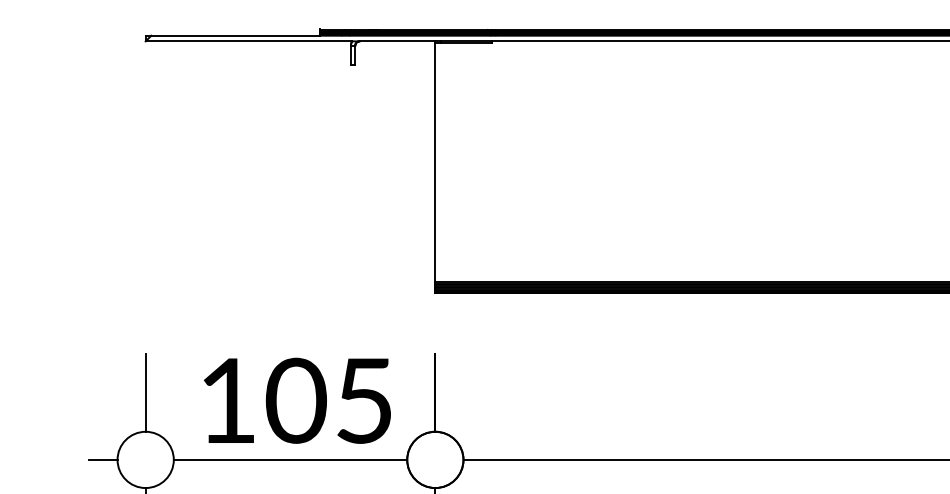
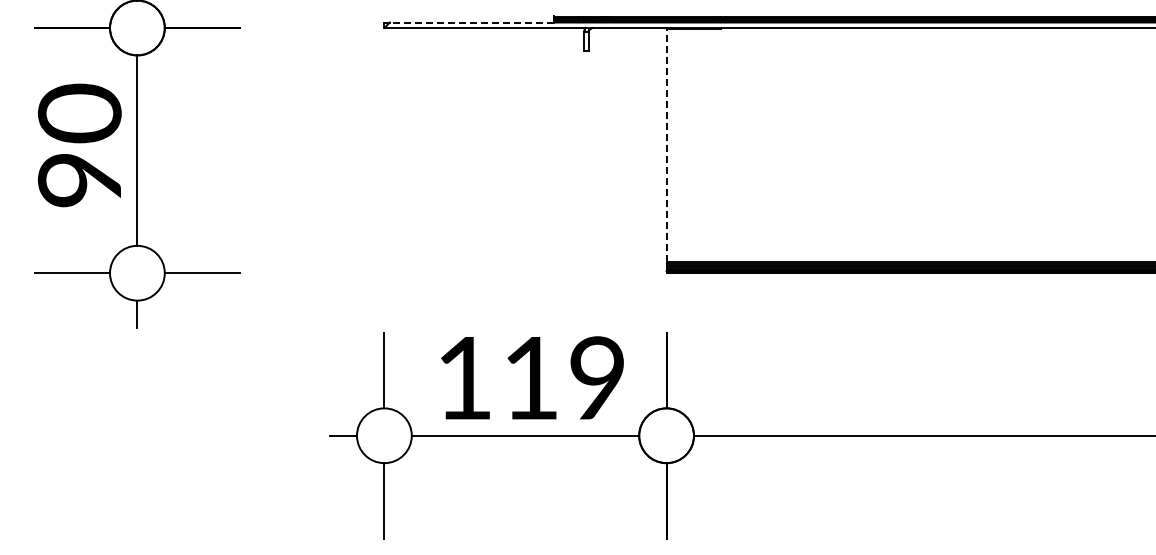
line: (235, 35) -> (471, 22), solid -> dashed
line: (435, 161) -> (666, 145), solid -> dashed
text: (328, 401) -> (562, 378), 105 -> 119

